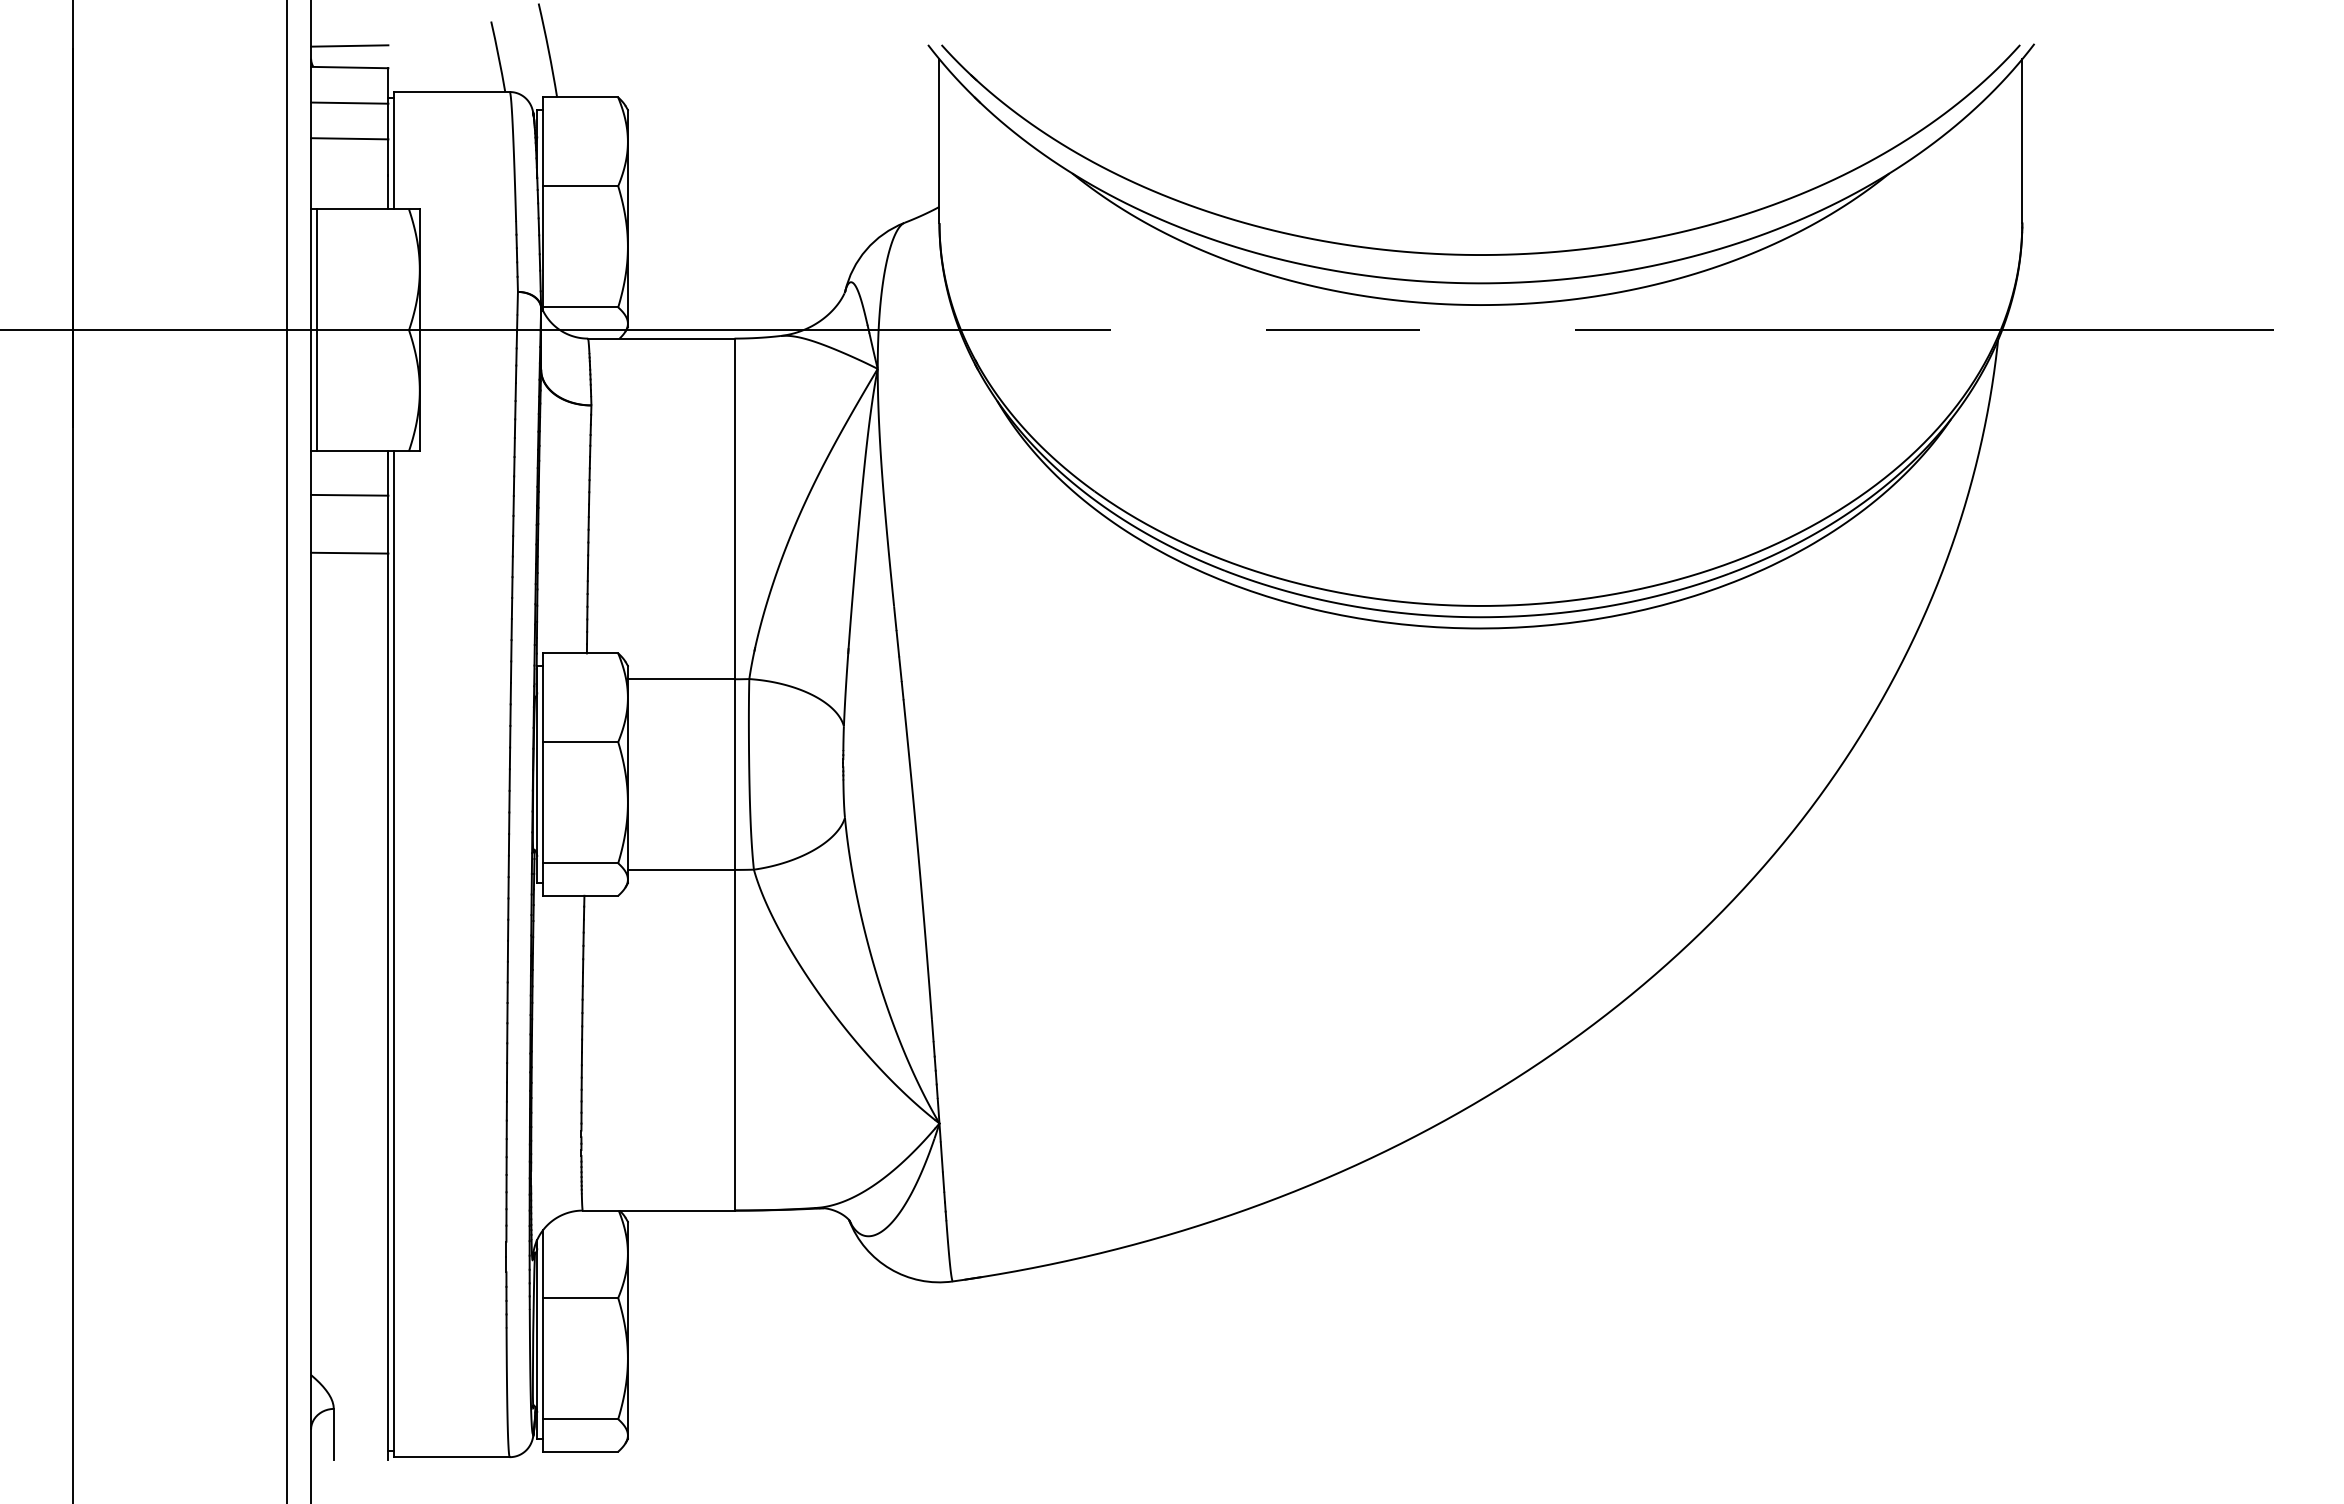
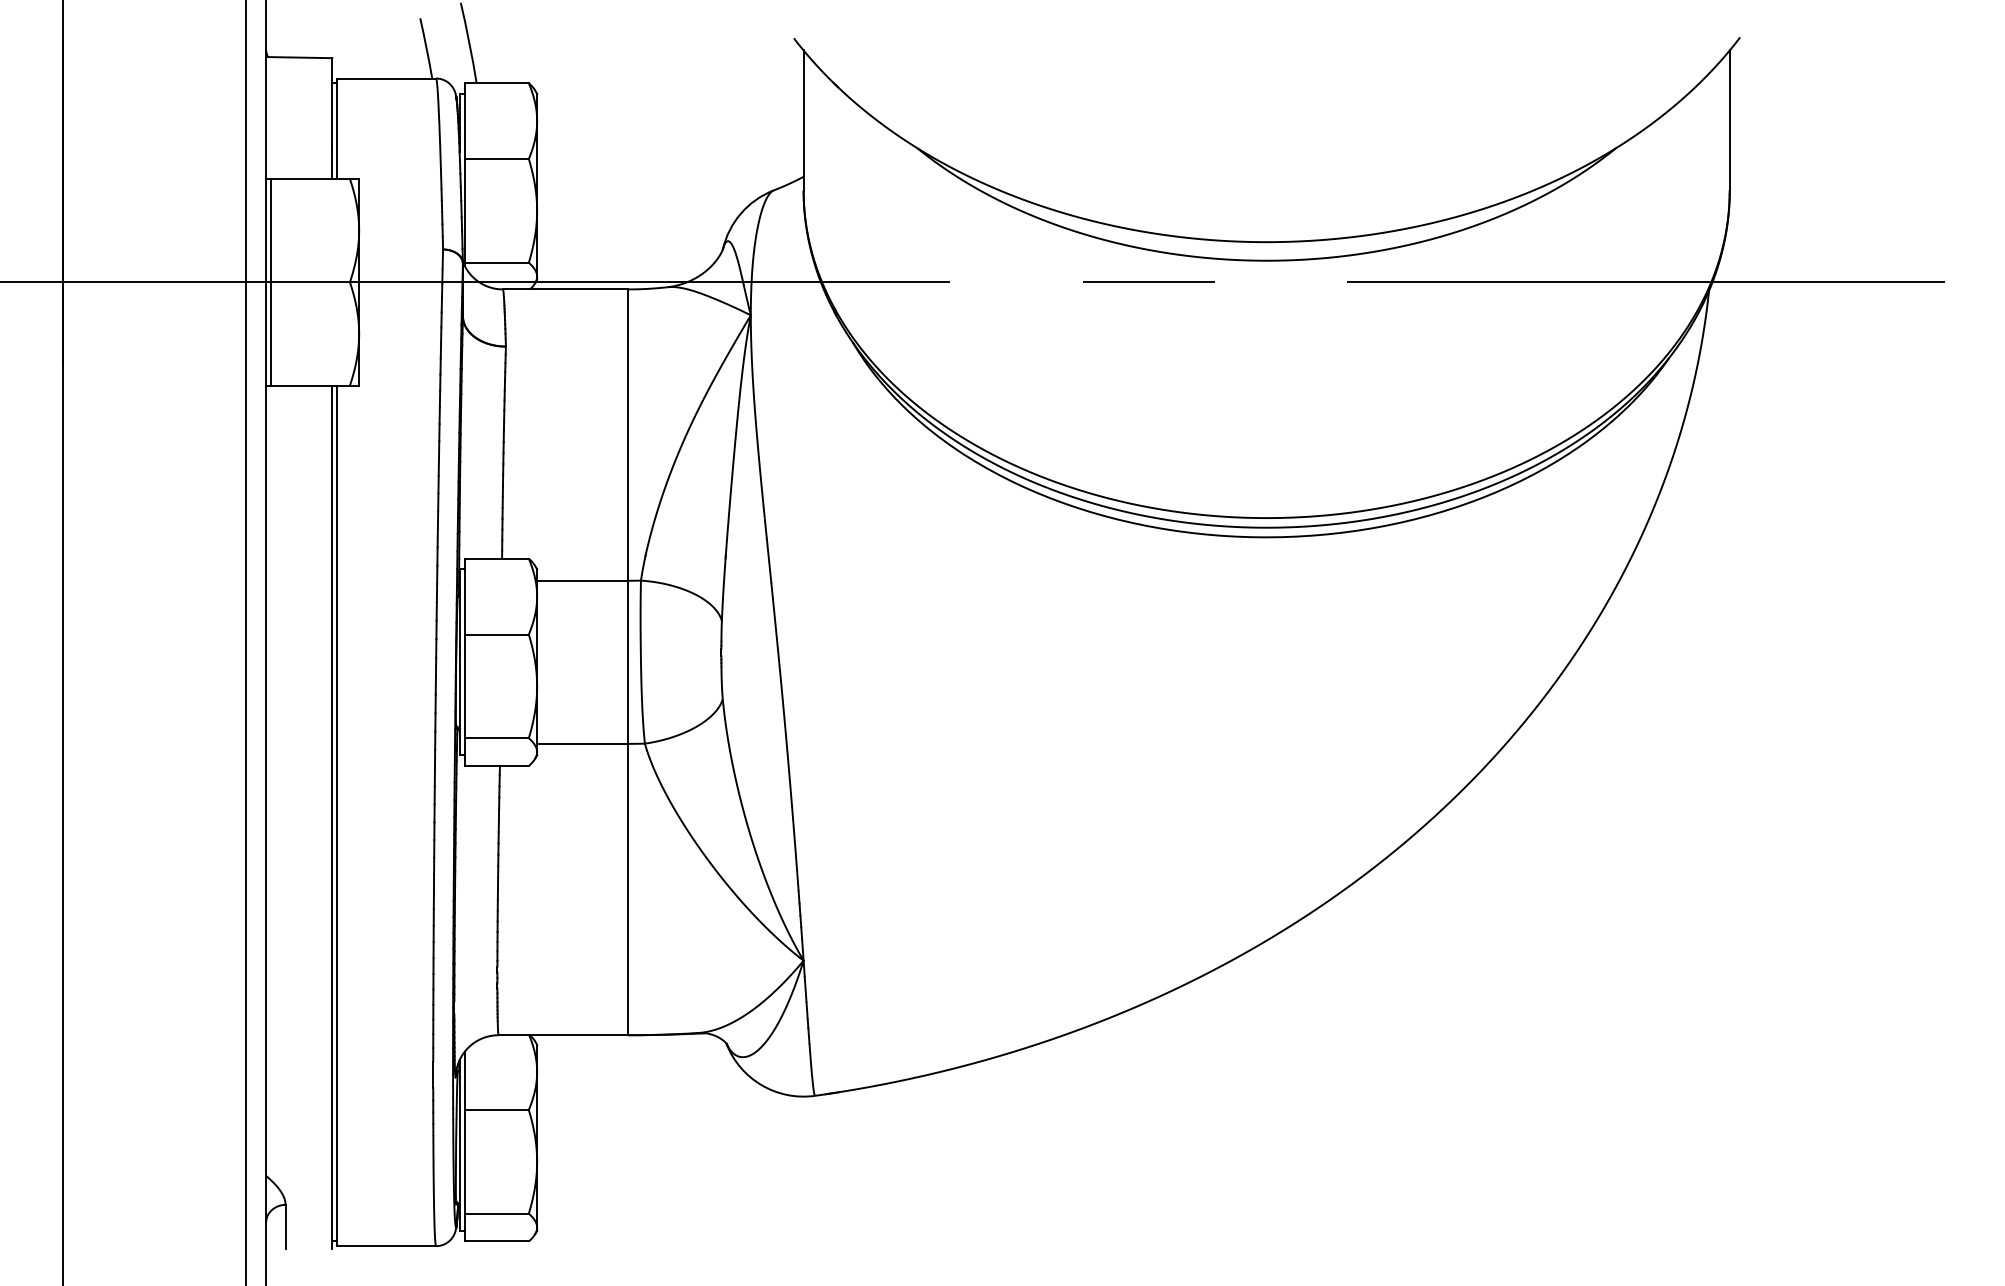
line: (349, 45) -> (299, 38), removed
line: (349, 102) -> (299, 87), removed
line: (349, 138) -> (299, 118), removed
part: (1480, 254) -> (1266, 217), removed
line: (349, 494) -> (299, 422), removed
line: (349, 552) -> (299, 472), removed

